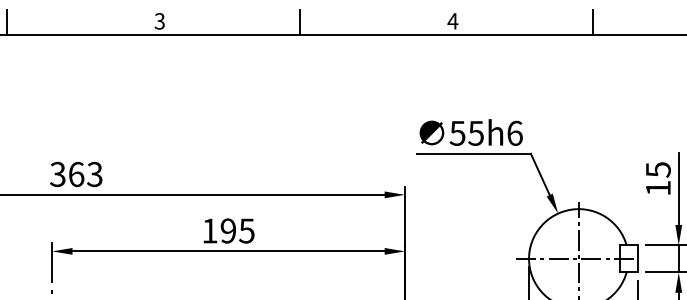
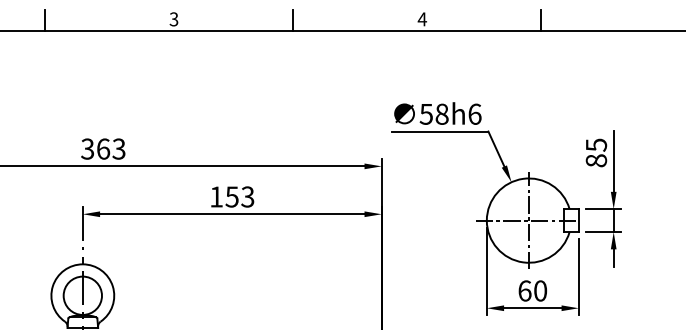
text: (475, 132) -> (441, 113), 55h6 -> 58h6
text: (658, 187) -> (596, 160), 15 -> 85
text: (237, 230) -> (239, 196), 195 -> 153

